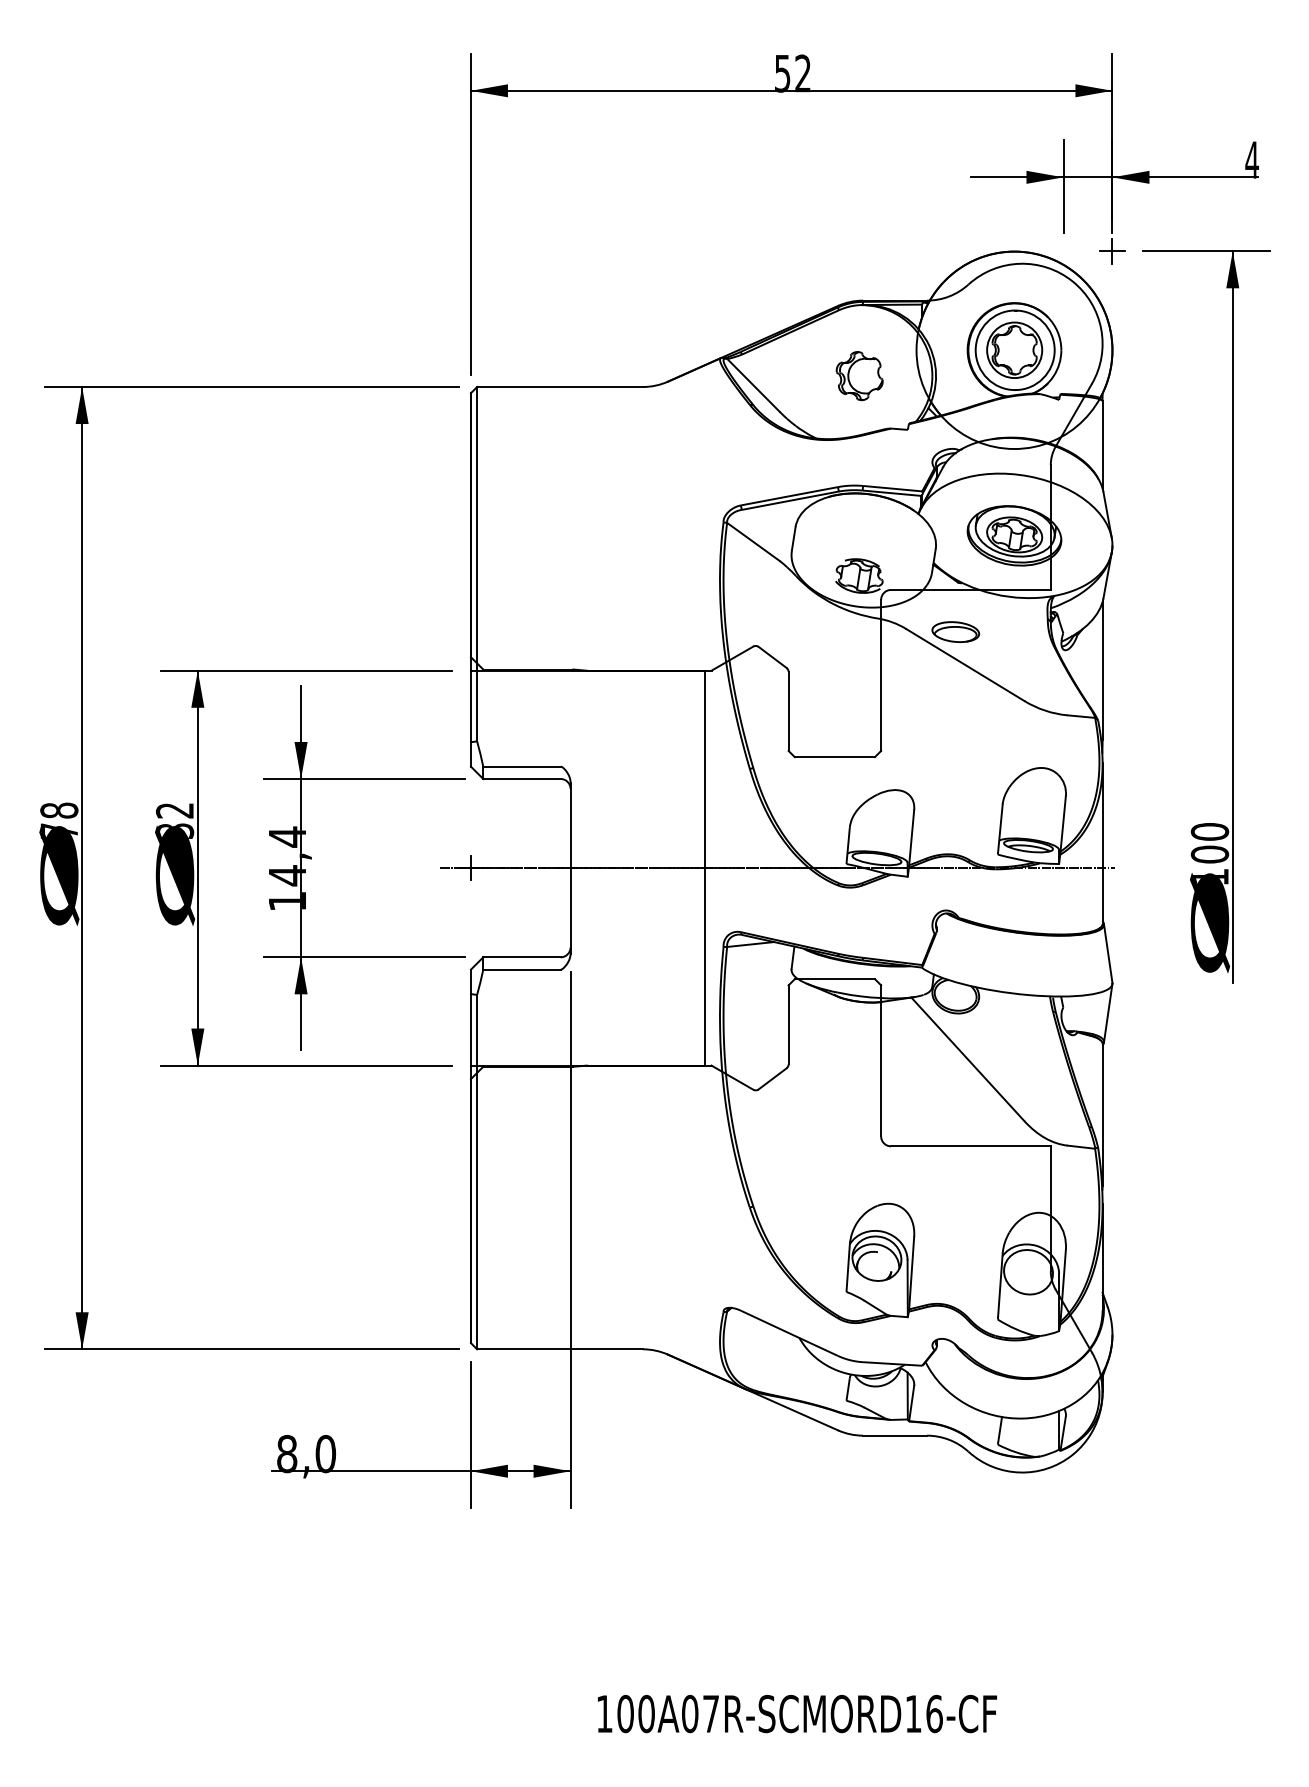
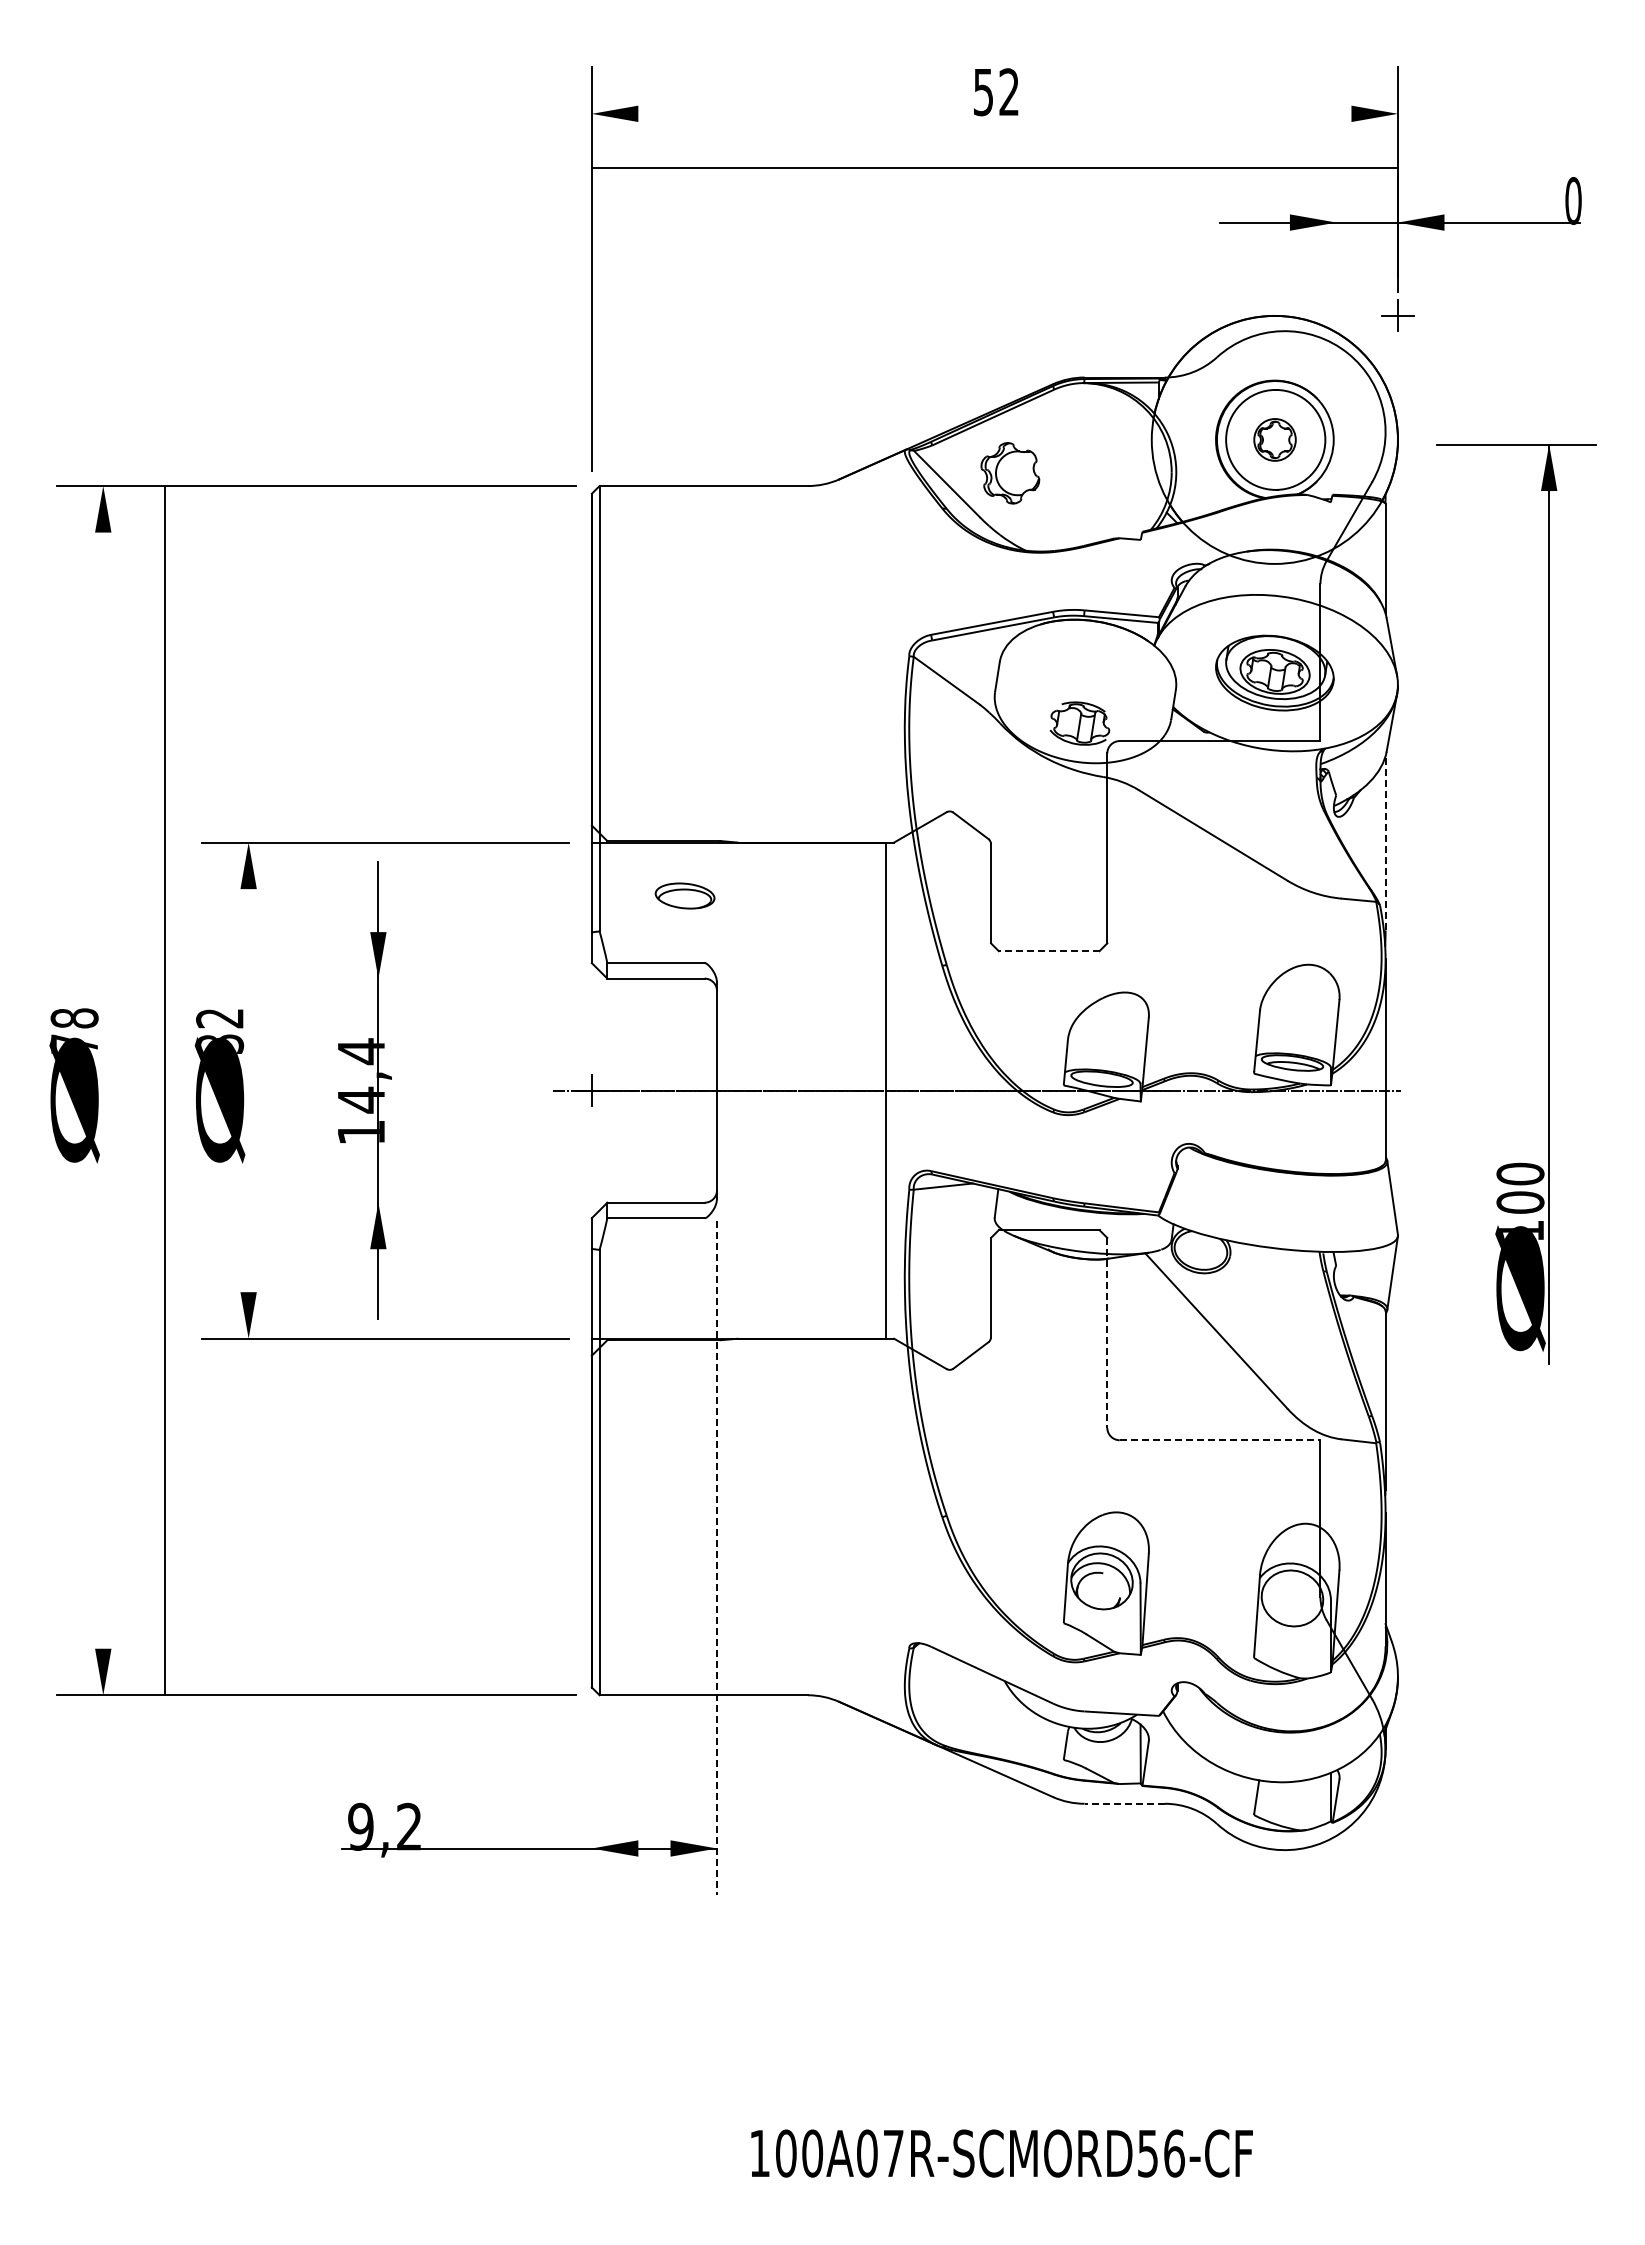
line: (791, 90) -> (994, 167), moved
text: (1252, 160) -> (1573, 201), 4 -> 0
line: (1063, 186) -> (1336, 234), removed
part: (1014, 349) -> (1274, 439), size x0.6
part: (859, 376) -> (1010, 473), moved
part: (1232, 617) -> (1548, 904), moved
part: (955, 631) -> (684, 895), moved
line: (1102, 670) -> (1385, 842), solid -> dashed
line: (834, 757) -> (1048, 951), solid -> dashed
line: (364, 778) -> (457, 978), removed
line: (82, 868) -> (165, 1090), moved
line: (197, 868) -> (248, 1090), removed
line: (364, 957) -> (457, 1202), removed
line: (881, 1060) -> (1107, 1332), solid -> dashed
line: (971, 1146) -> (1220, 1440), solid -> dashed
line: (570, 1240) -> (717, 1558), solid -> dashed
line: (470, 1434) -> (591, 1802), removed
line: (894, 1435) -> (1124, 1803), solid -> dashed
text: (306, 1453) -> (385, 1826), 8,0 -> 9,2
text: (913, 1713) -> (1147, 2153), 100A07R-SCMORD16-CF -> 100A07R-SCMORD56-CF

